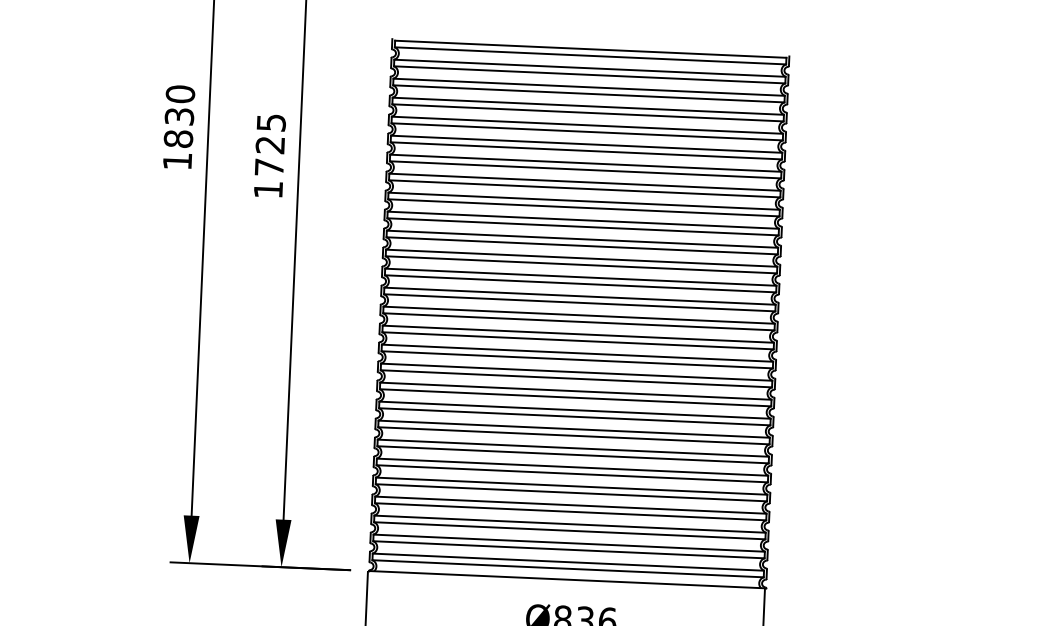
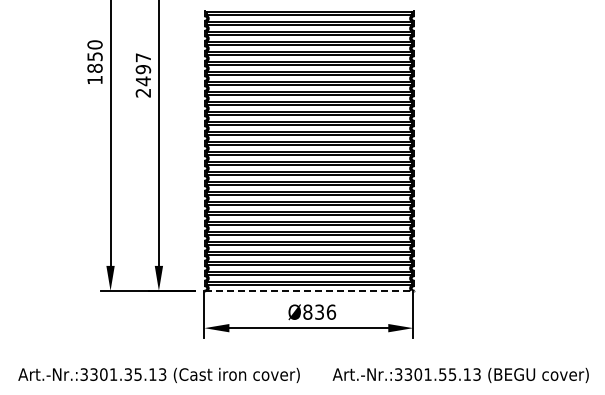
text: (178, 116) -> (94, 56), 1830 -> 1850
text: (270, 156) -> (143, 75), 1725 -> 2497
line: (567, 578) -> (309, 290), solid -> dashed

